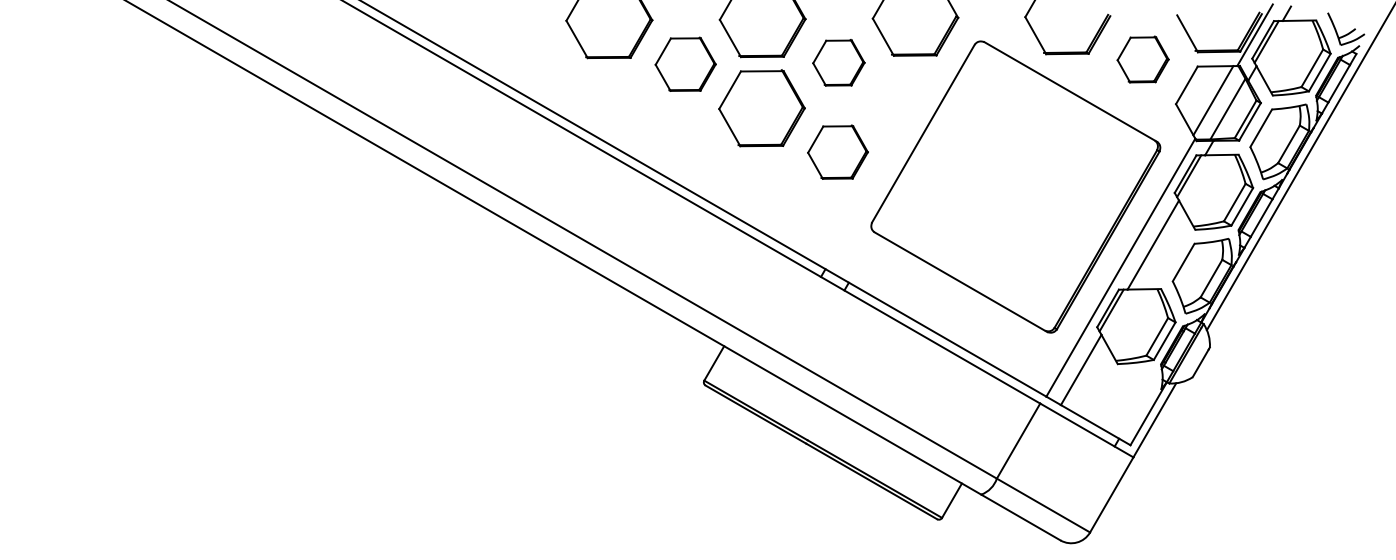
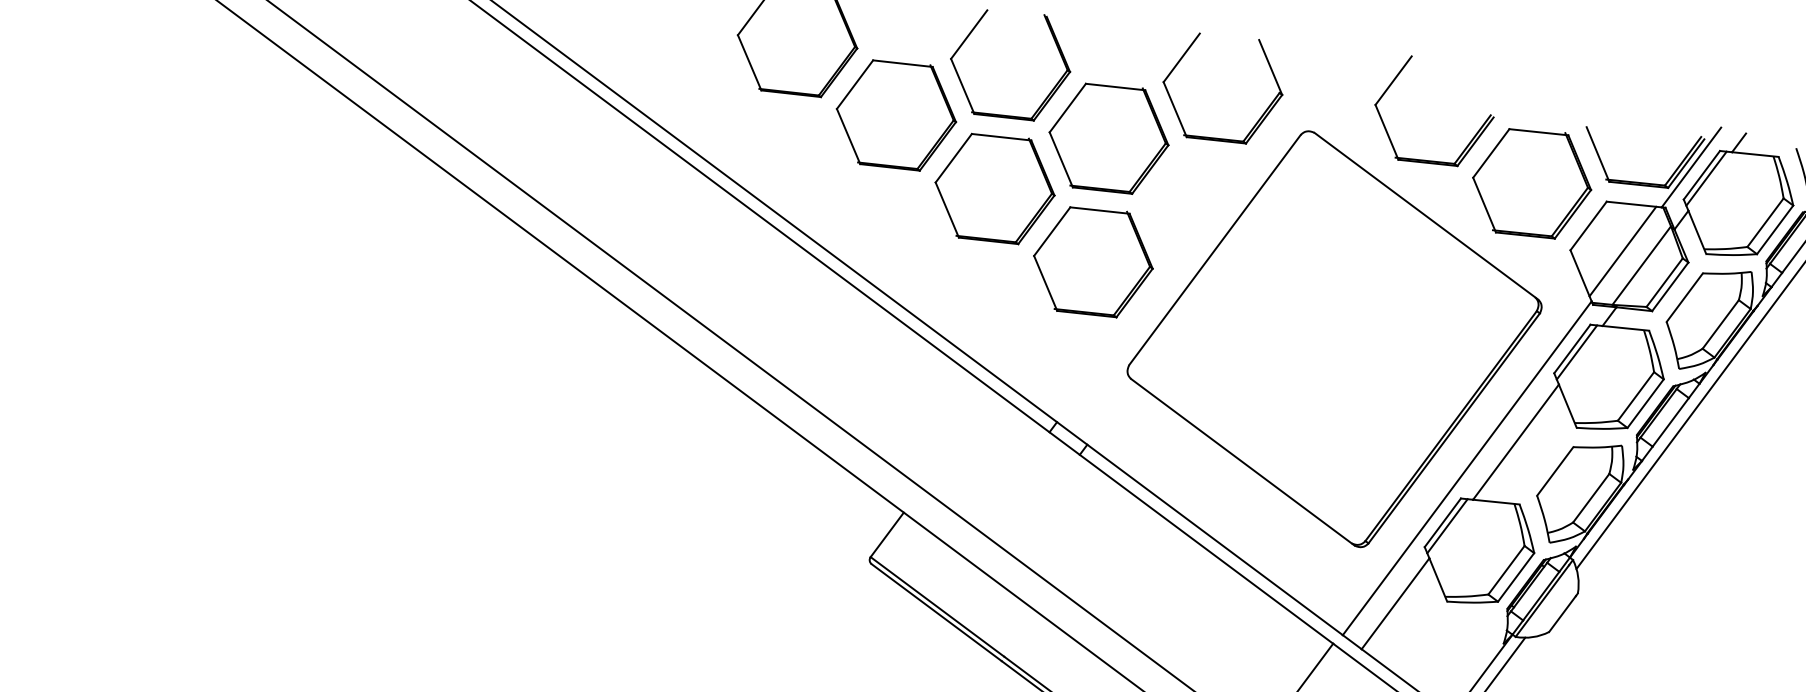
part: (1142, 59) -> (1531, 182), size x1.67
part: (838, 62) -> (1108, 137), size x1.67
part: (685, 64) -> (896, 115), size x1.43
part: (837, 152) -> (1092, 262), size x1.43

